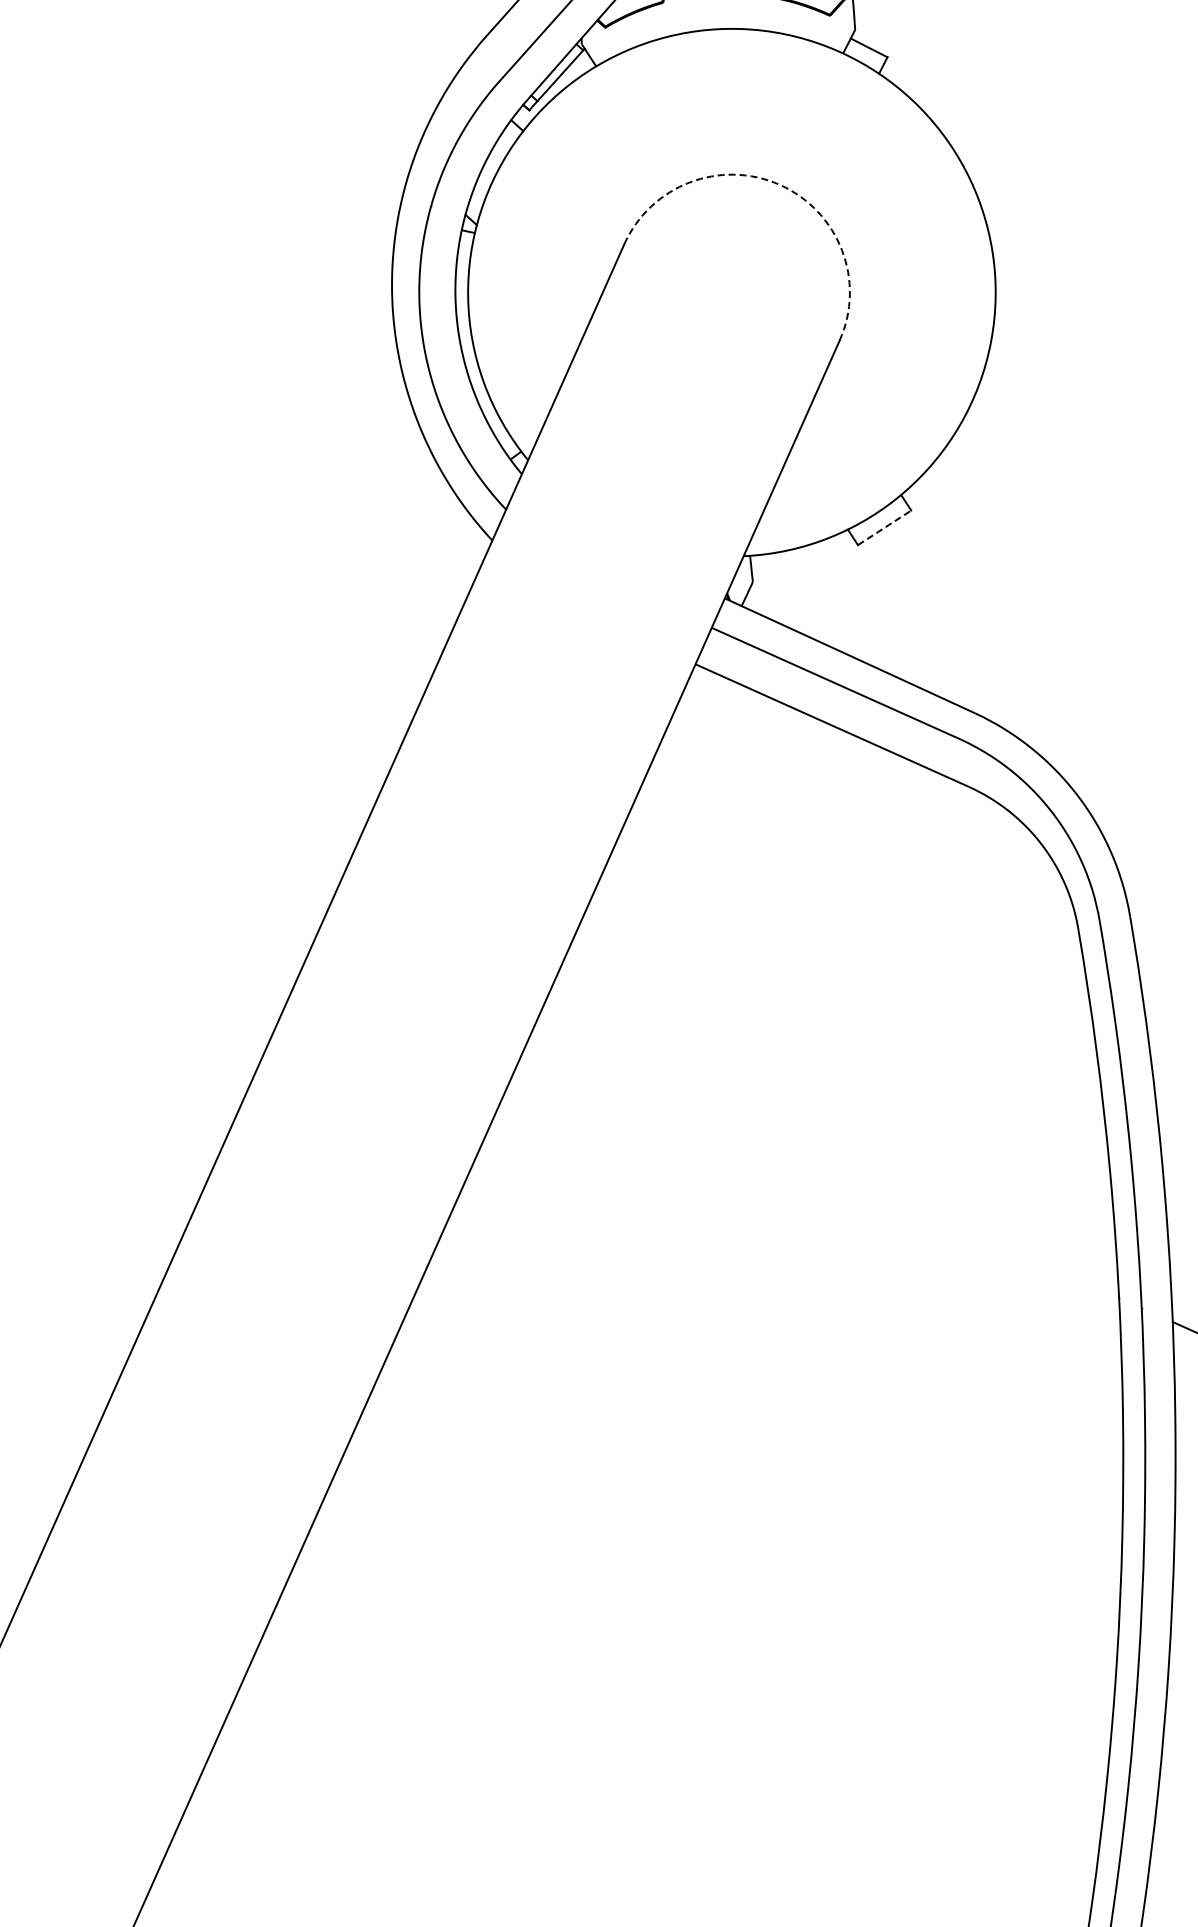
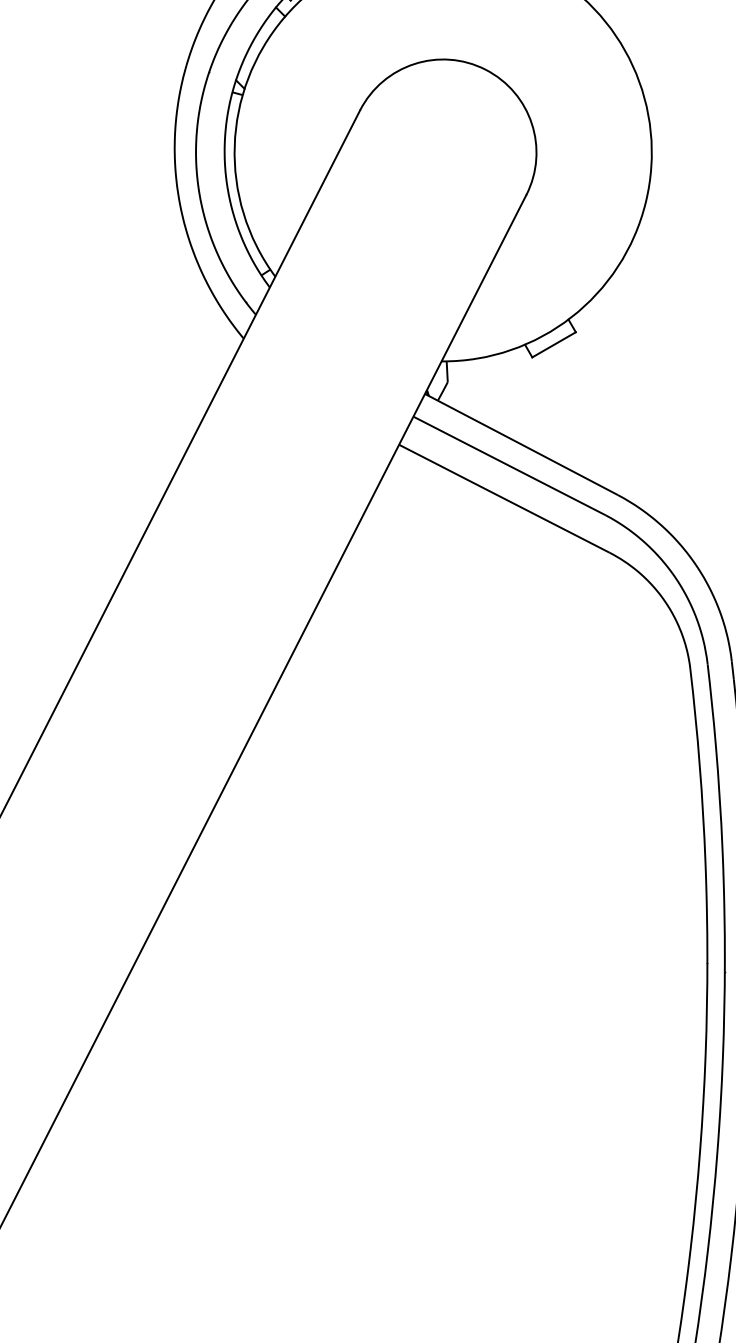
arc: (779, 184) -> (485, 69), dashed -> solid
line: (884, 527) -> (553, 344), dashed -> solid

